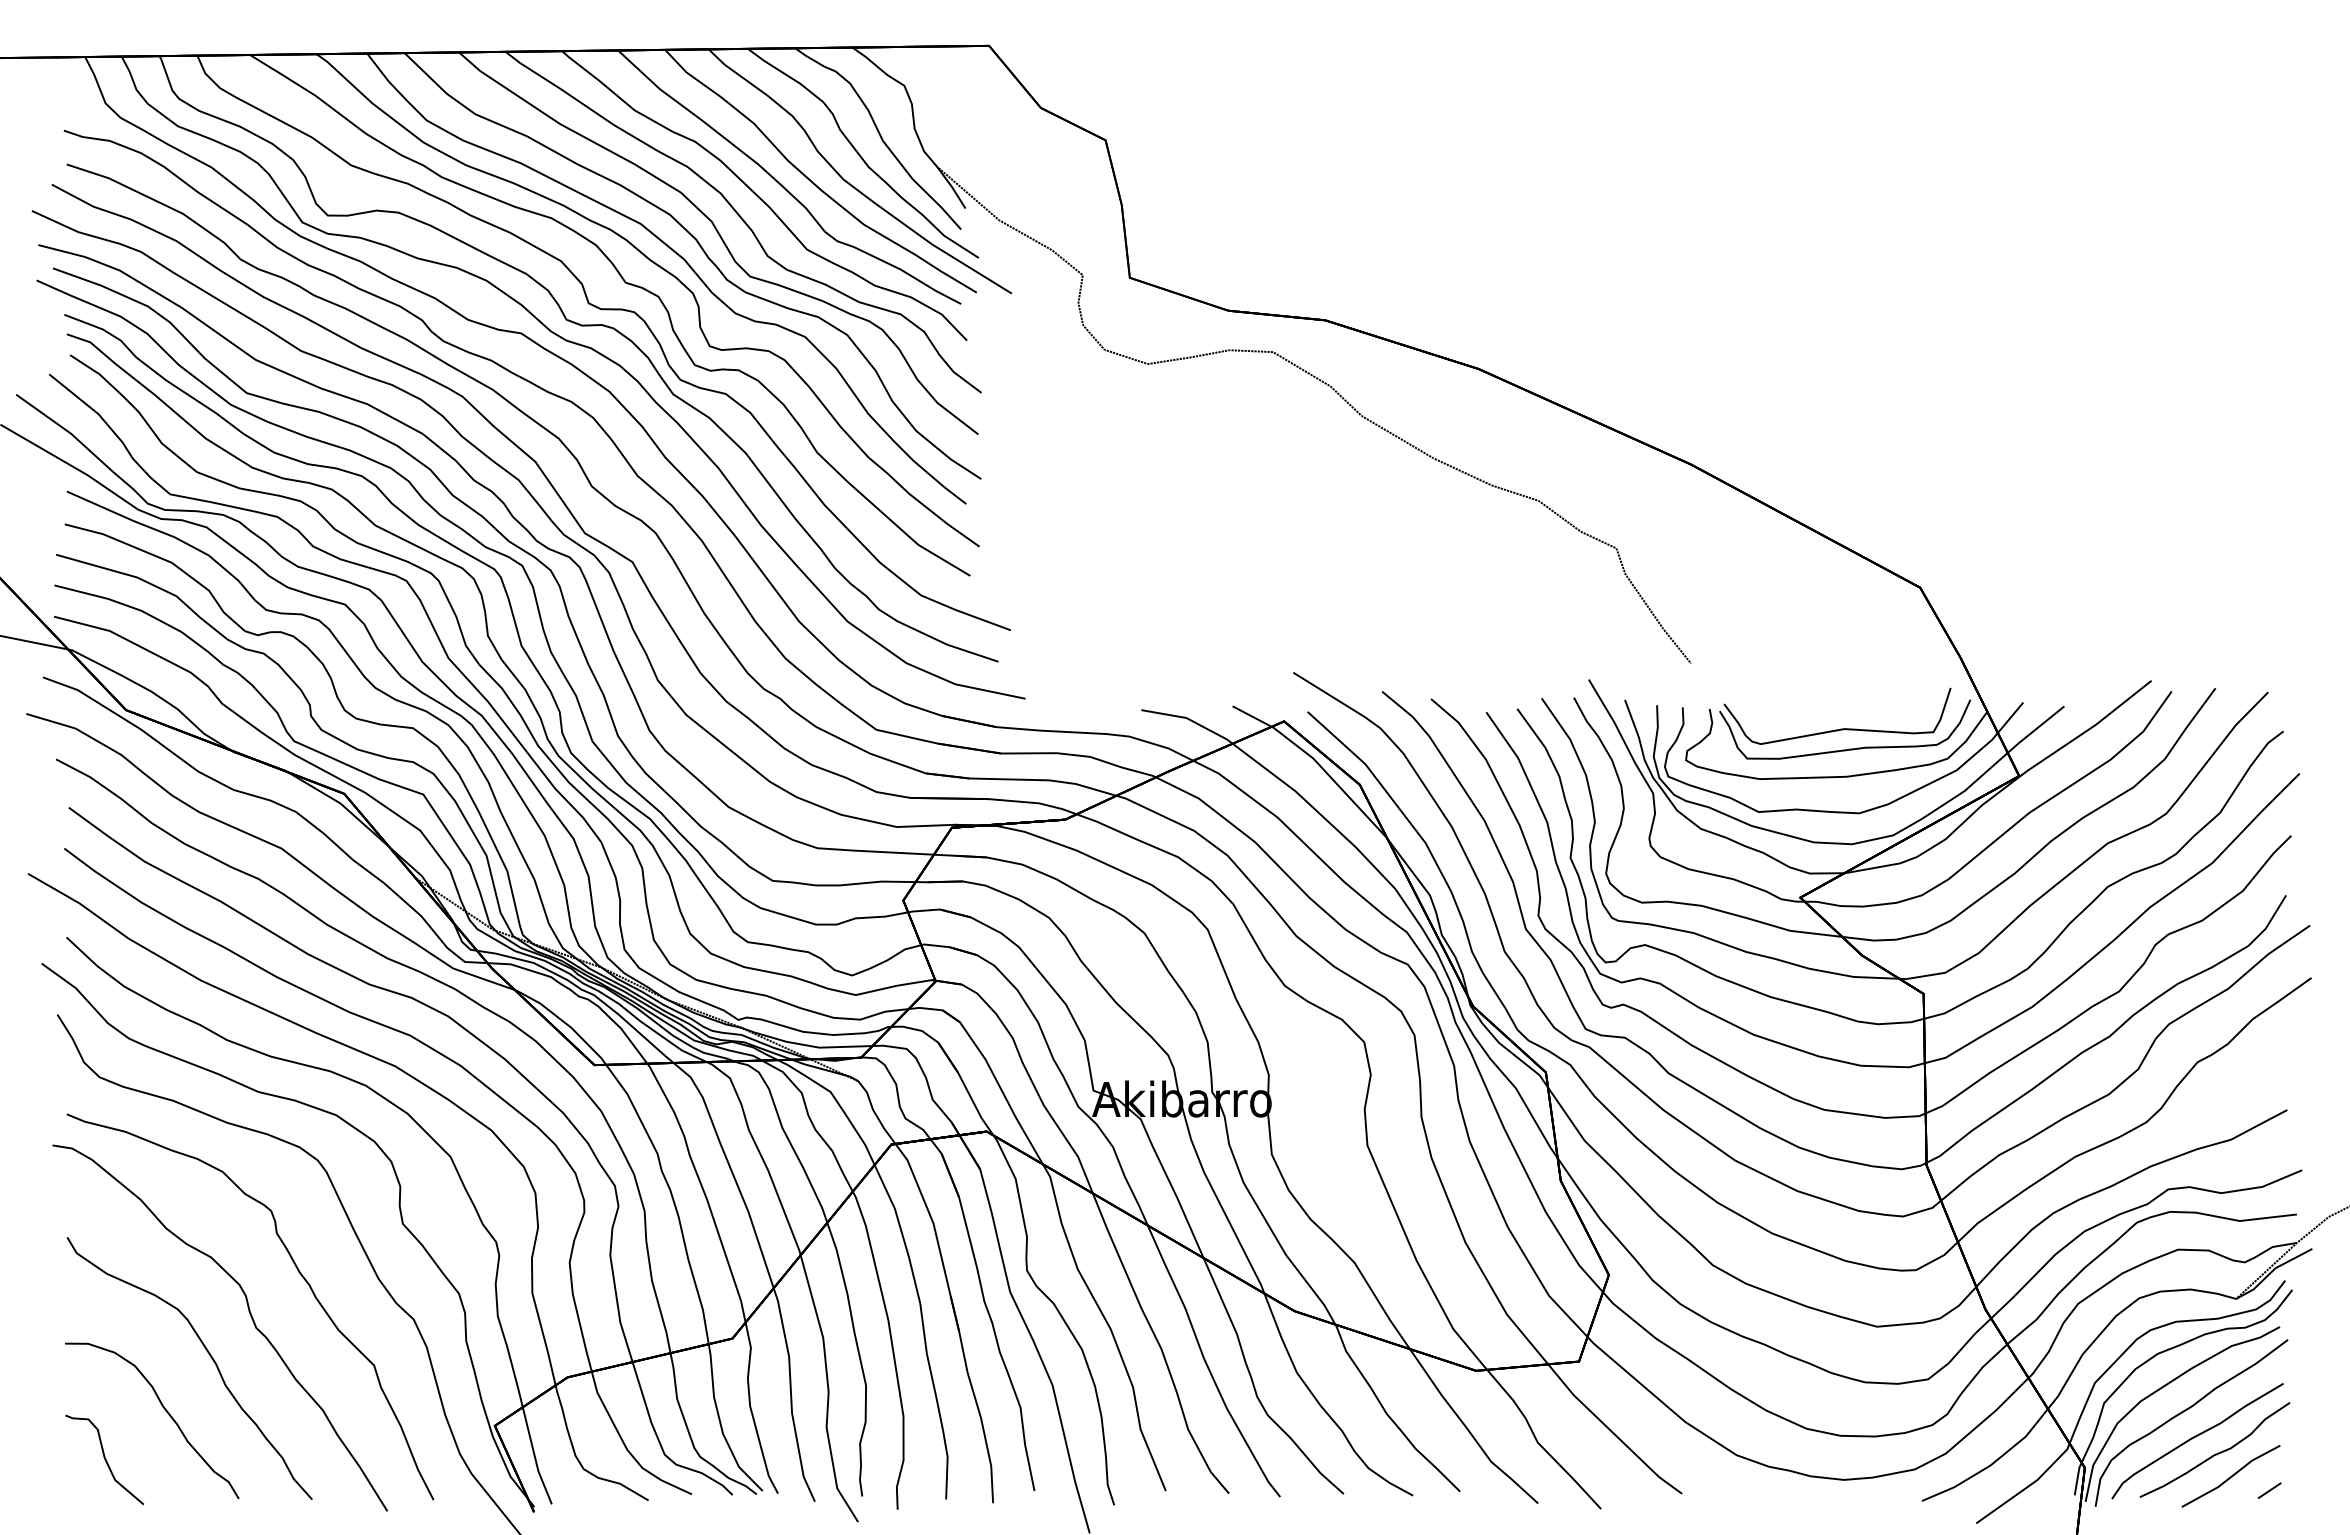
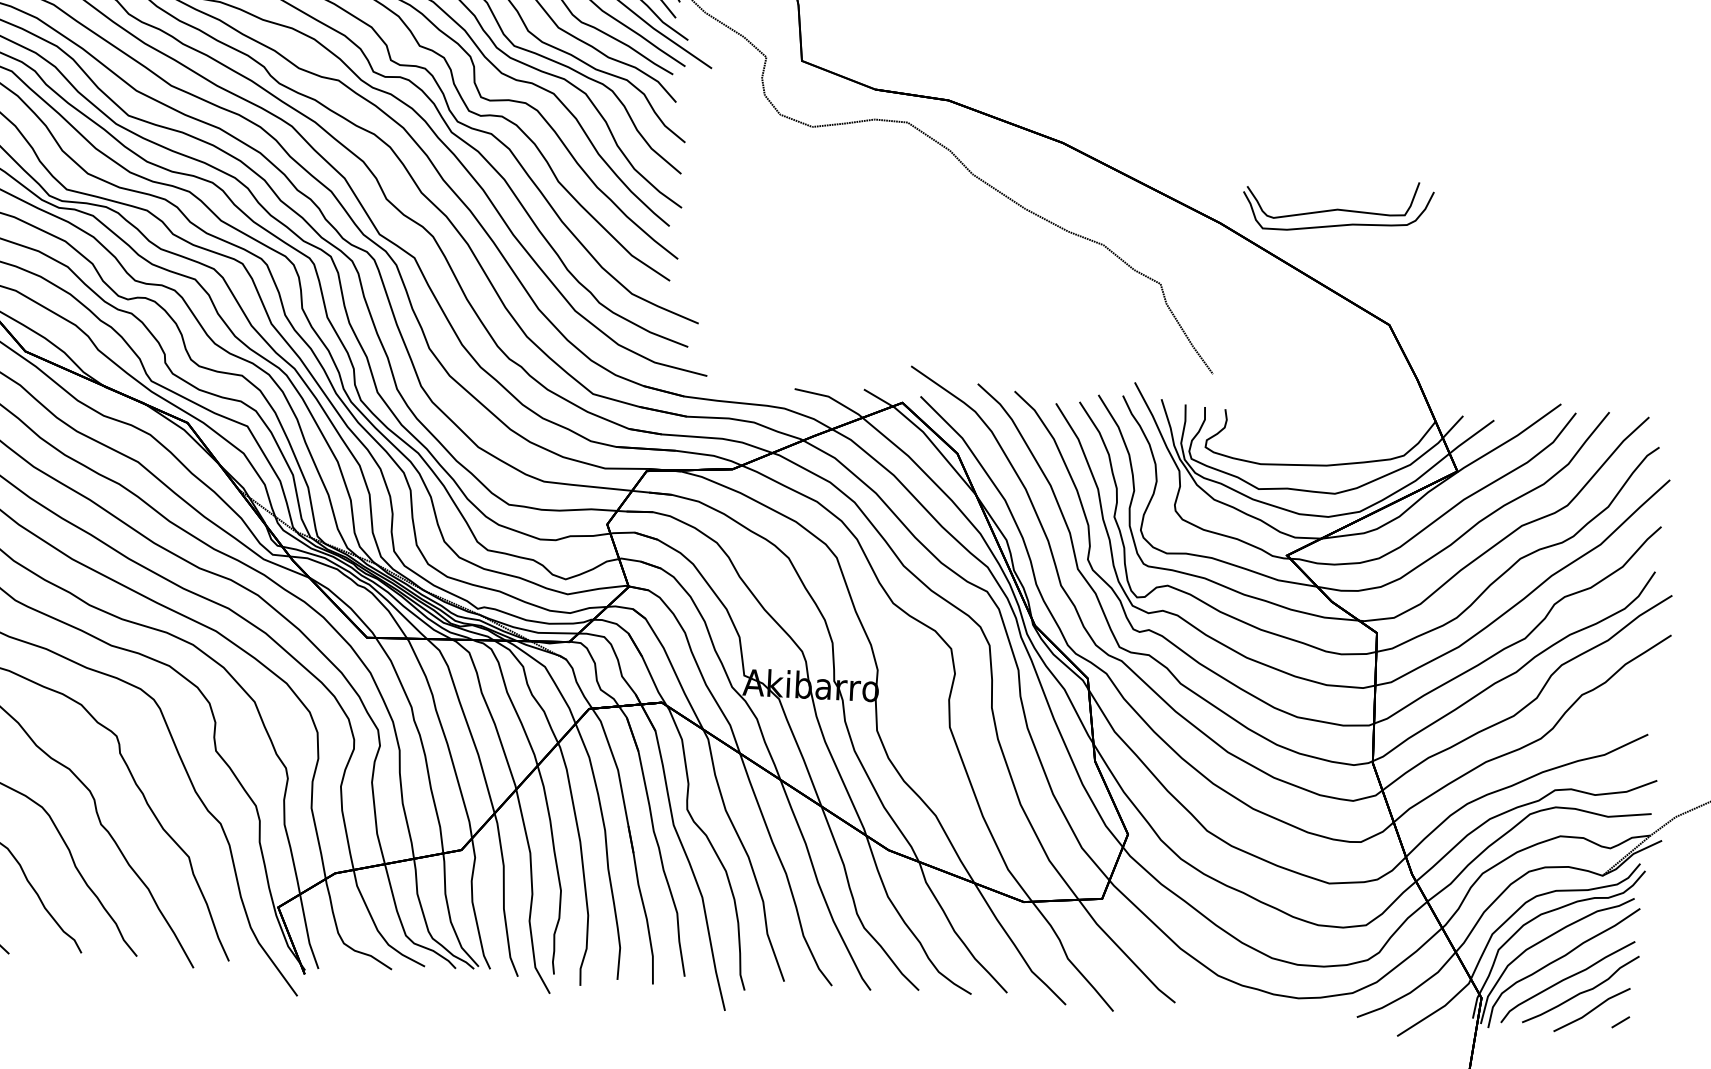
part: (1845, 723) -> (1338, 205), moved

